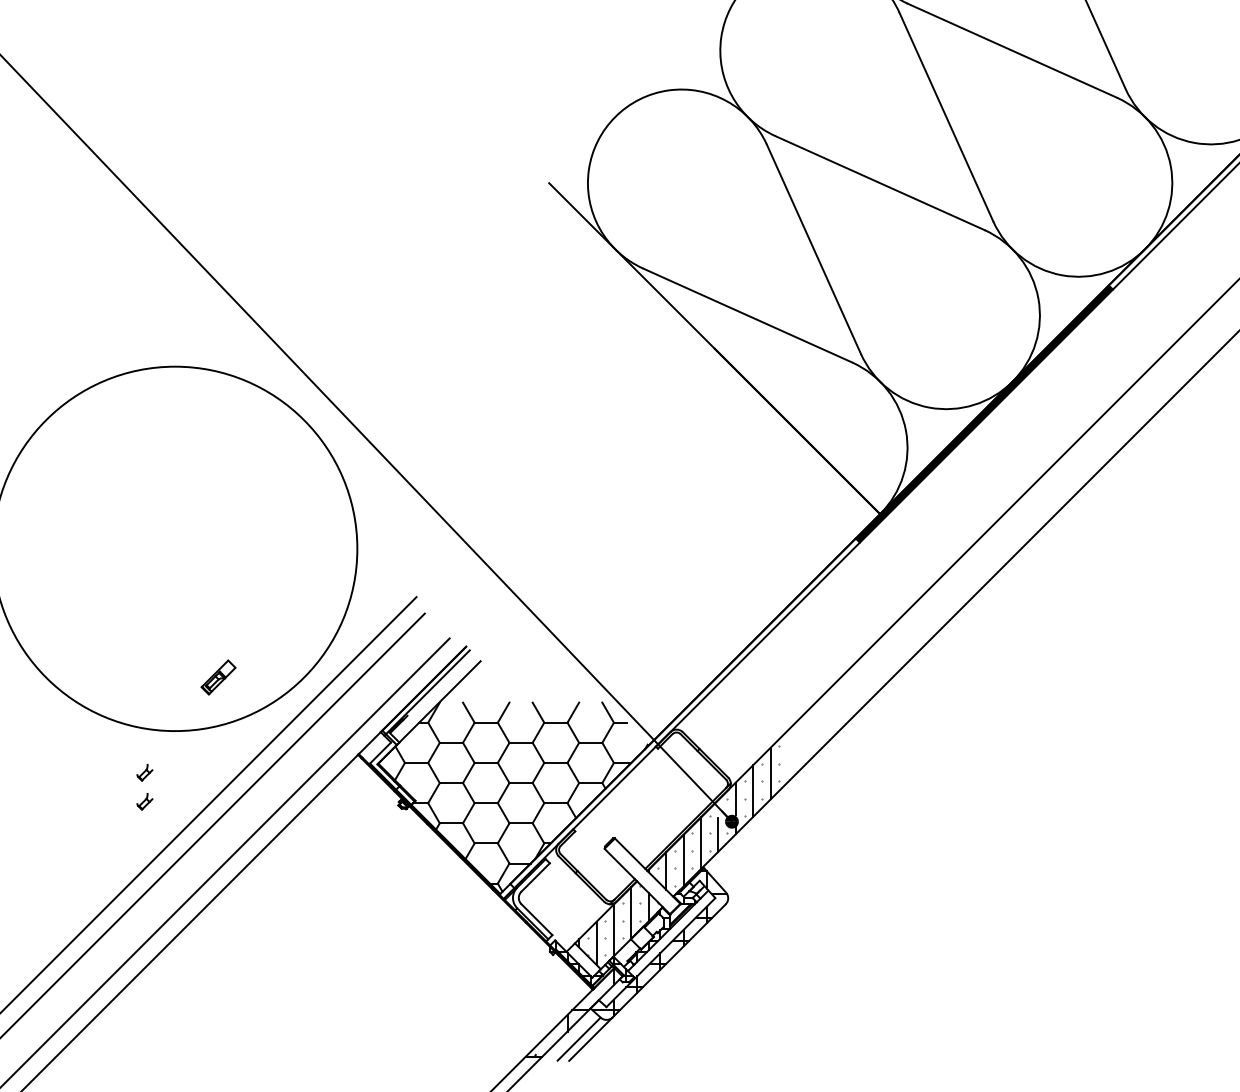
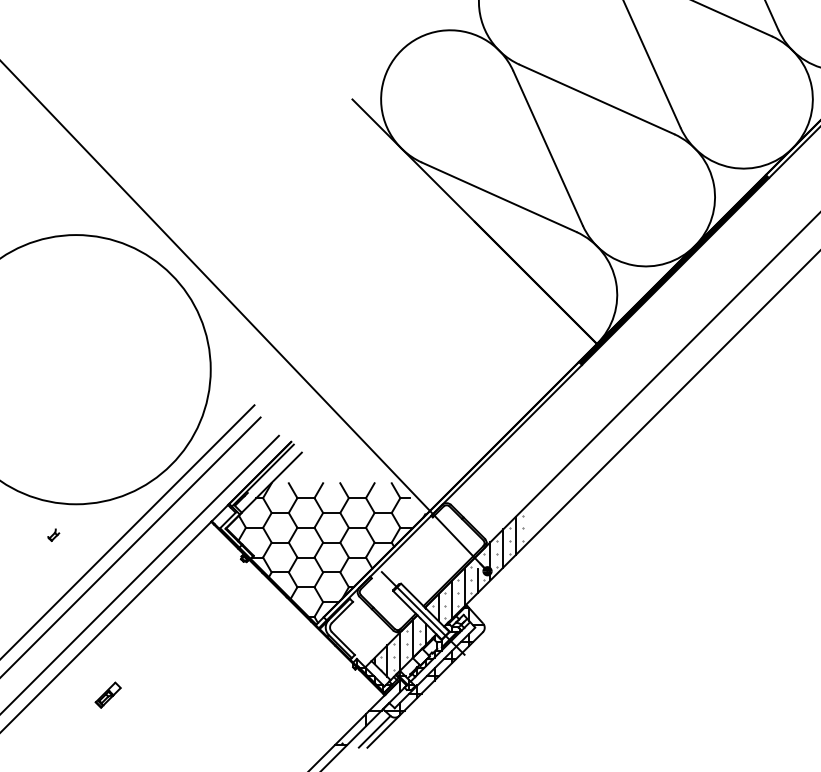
part: (218, 677) -> (108, 695), moved
part: (144, 801) -> (53, 556), removed
line: (644, 878) -> (422, 613), added

